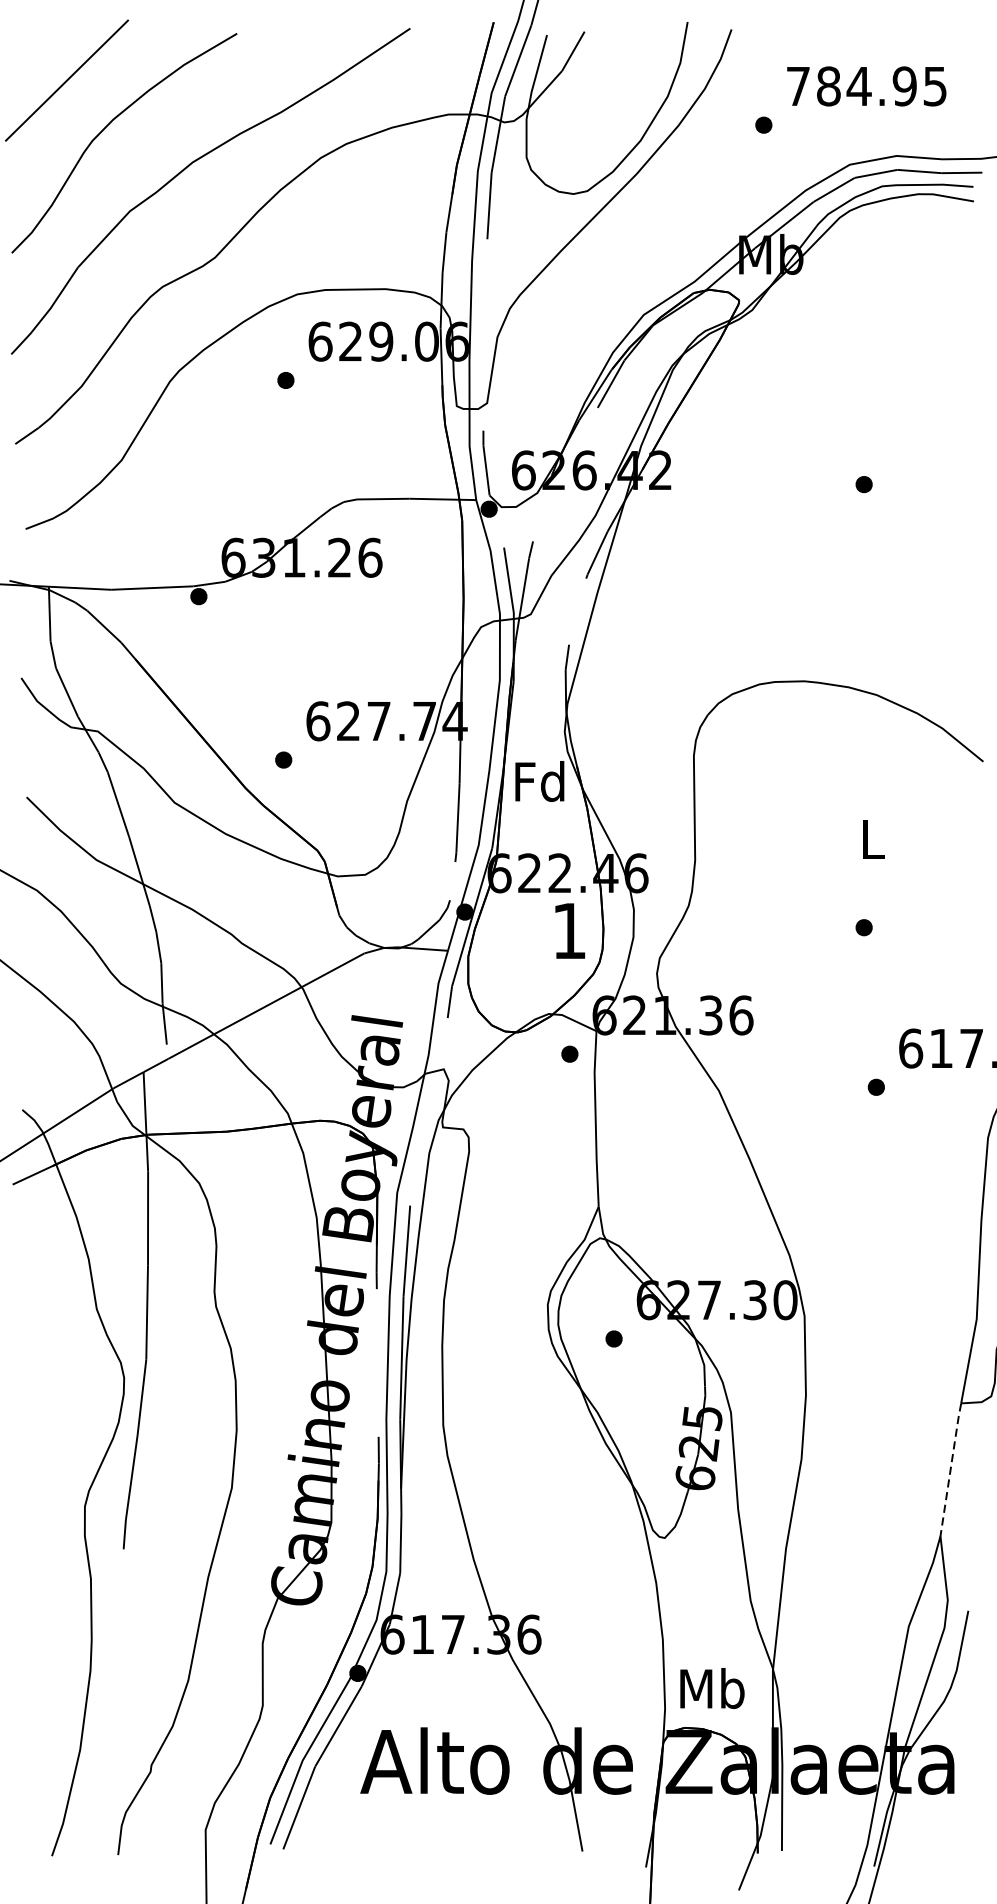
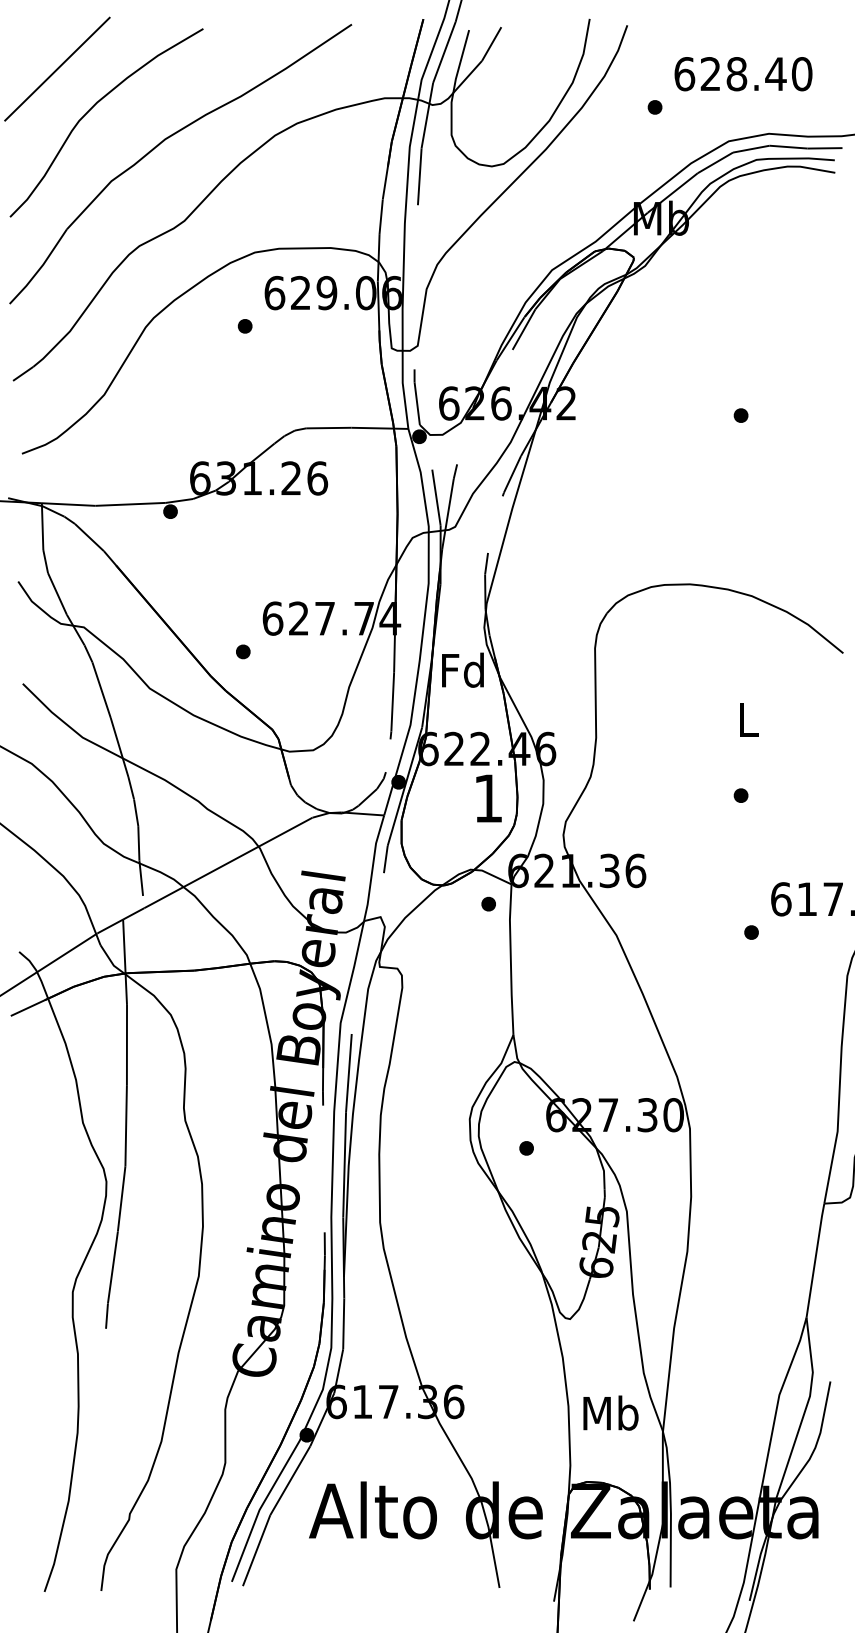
text: (866, 86) -> (743, 74), 784.95 -> 628.40
line: (950, 1469) -> (815, 1260), dashed -> solid
text: (711, 1687) -> (610, 1412), moved

